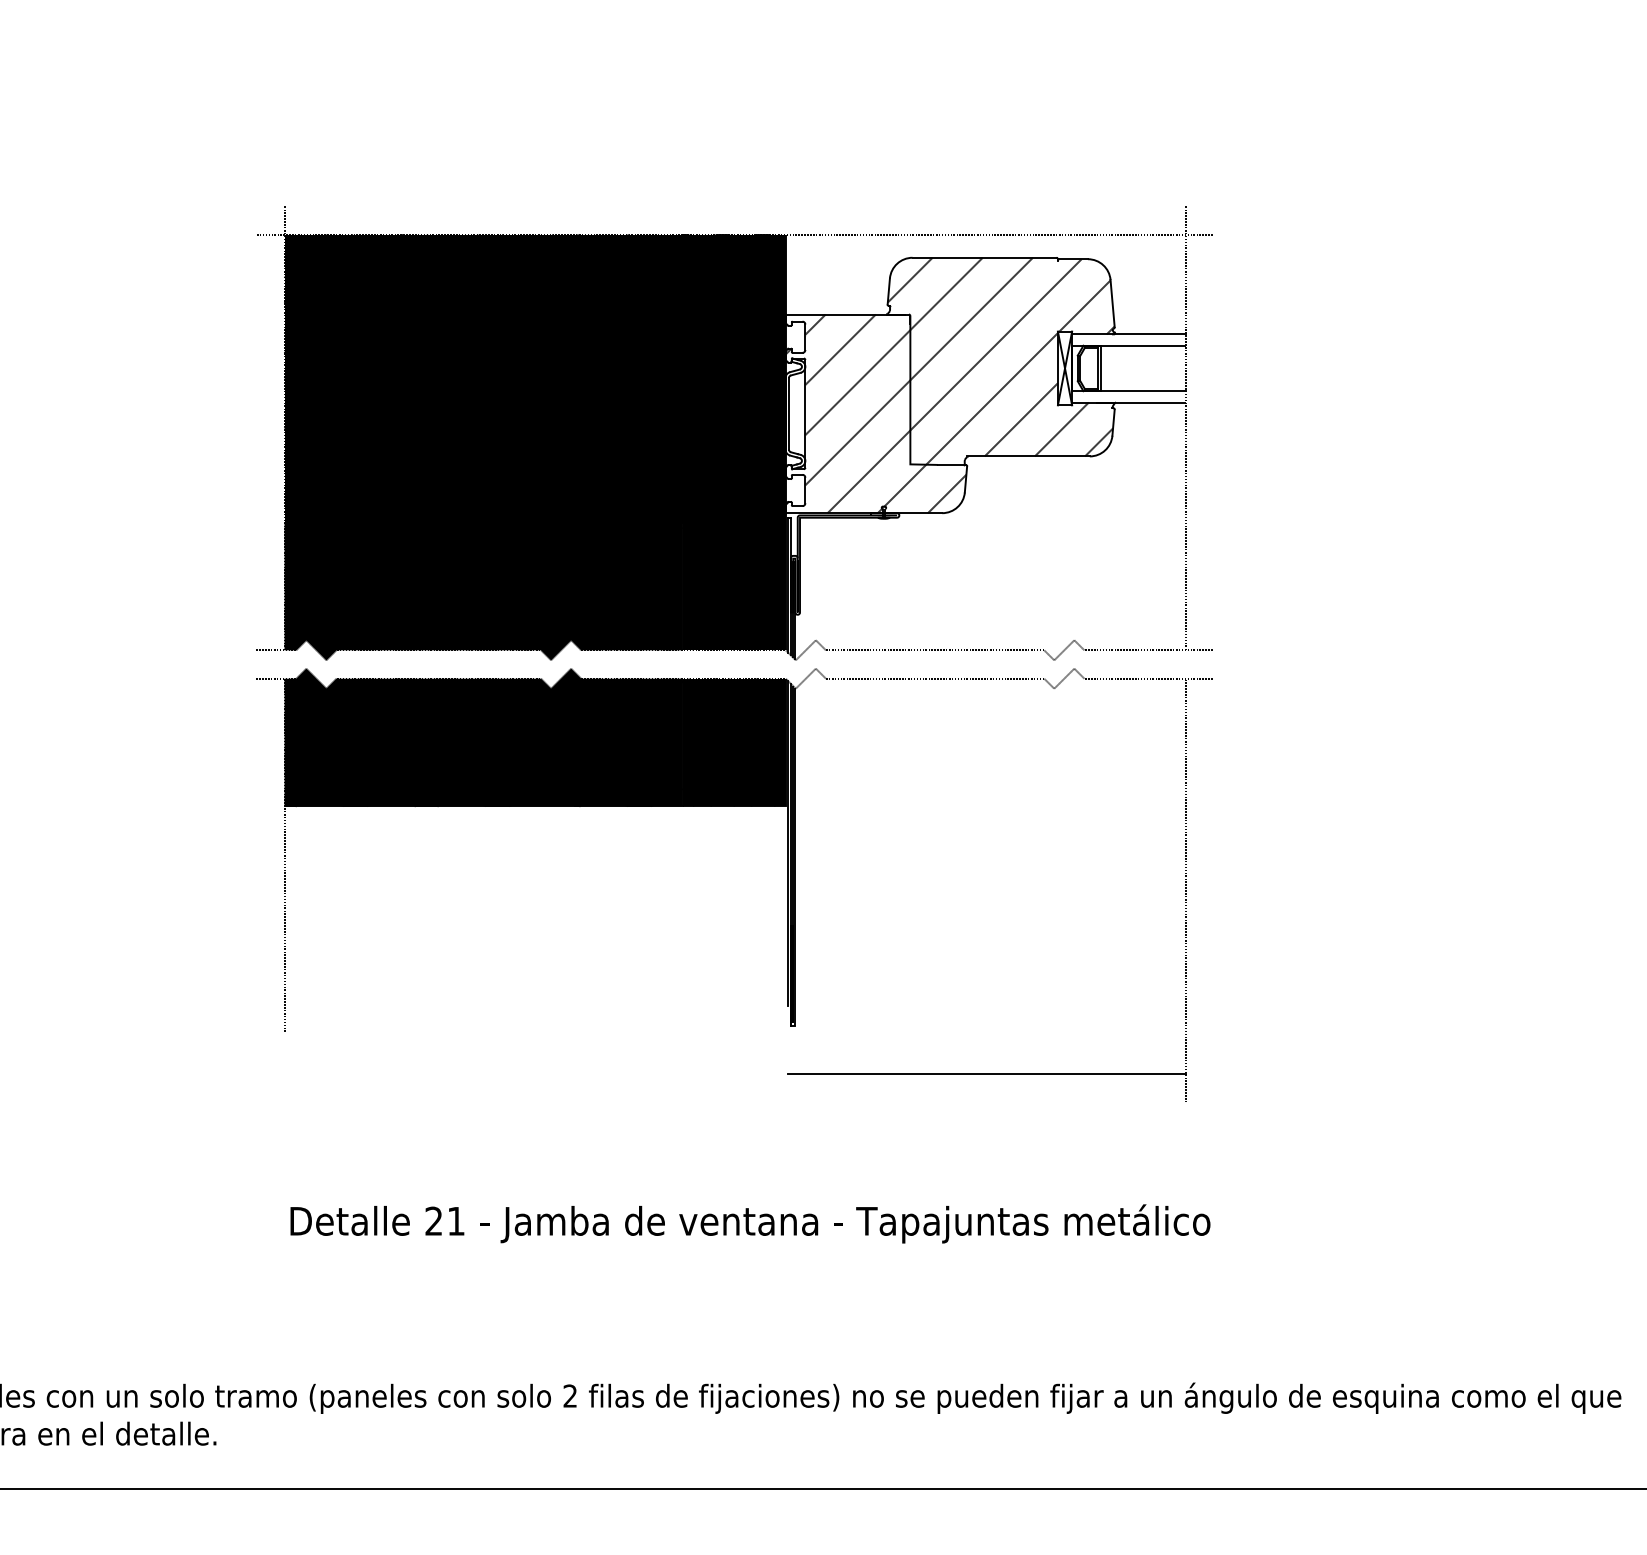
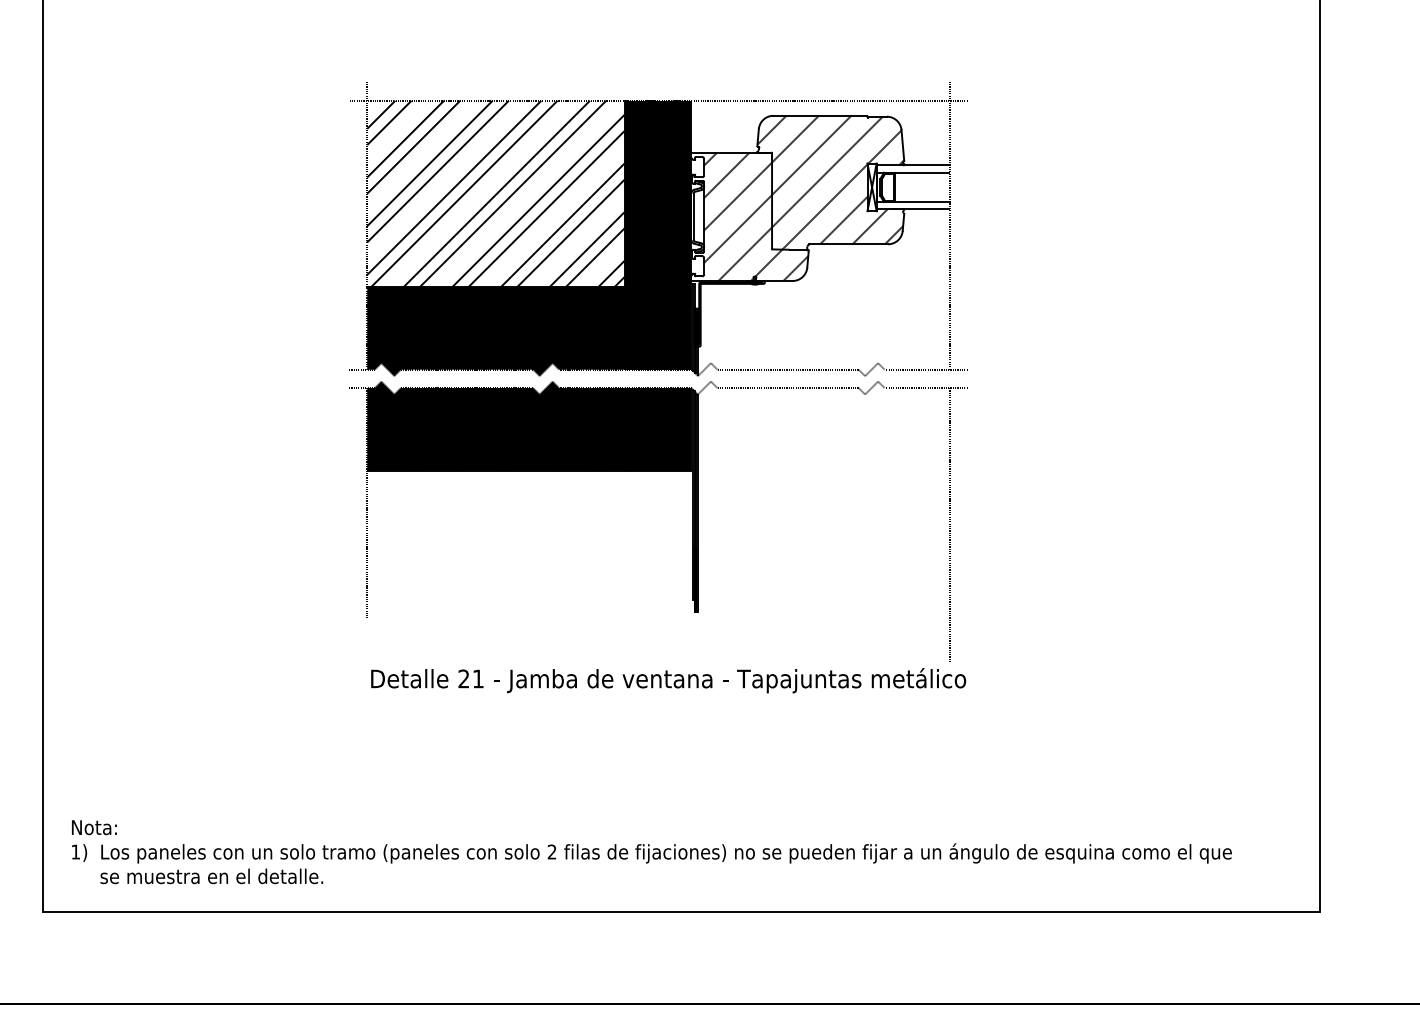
fill: (482, 377) -> (495, 193), removed
line: (986, 1073) -> (821, 643), removed
text: (750, 1223) -> (668, 680), moved

